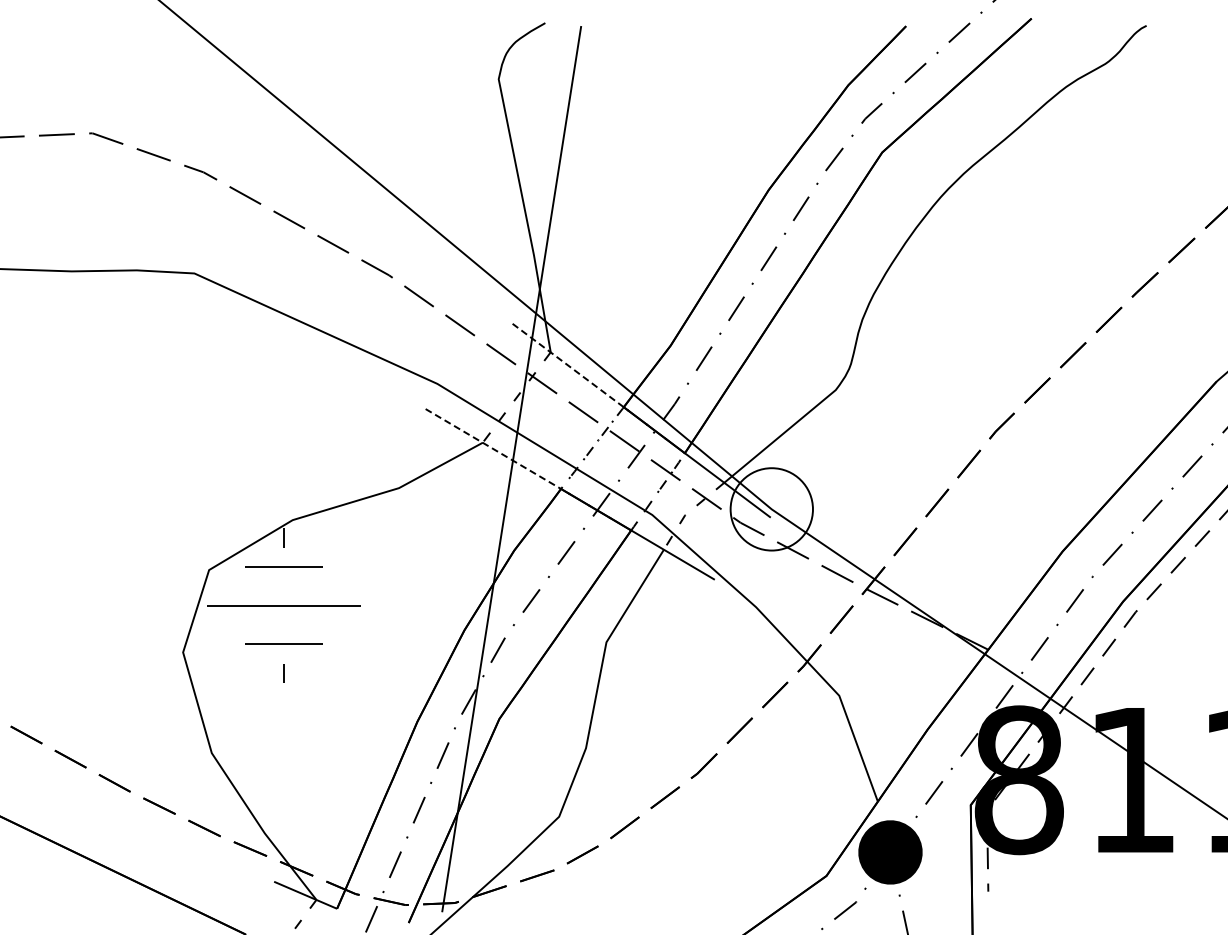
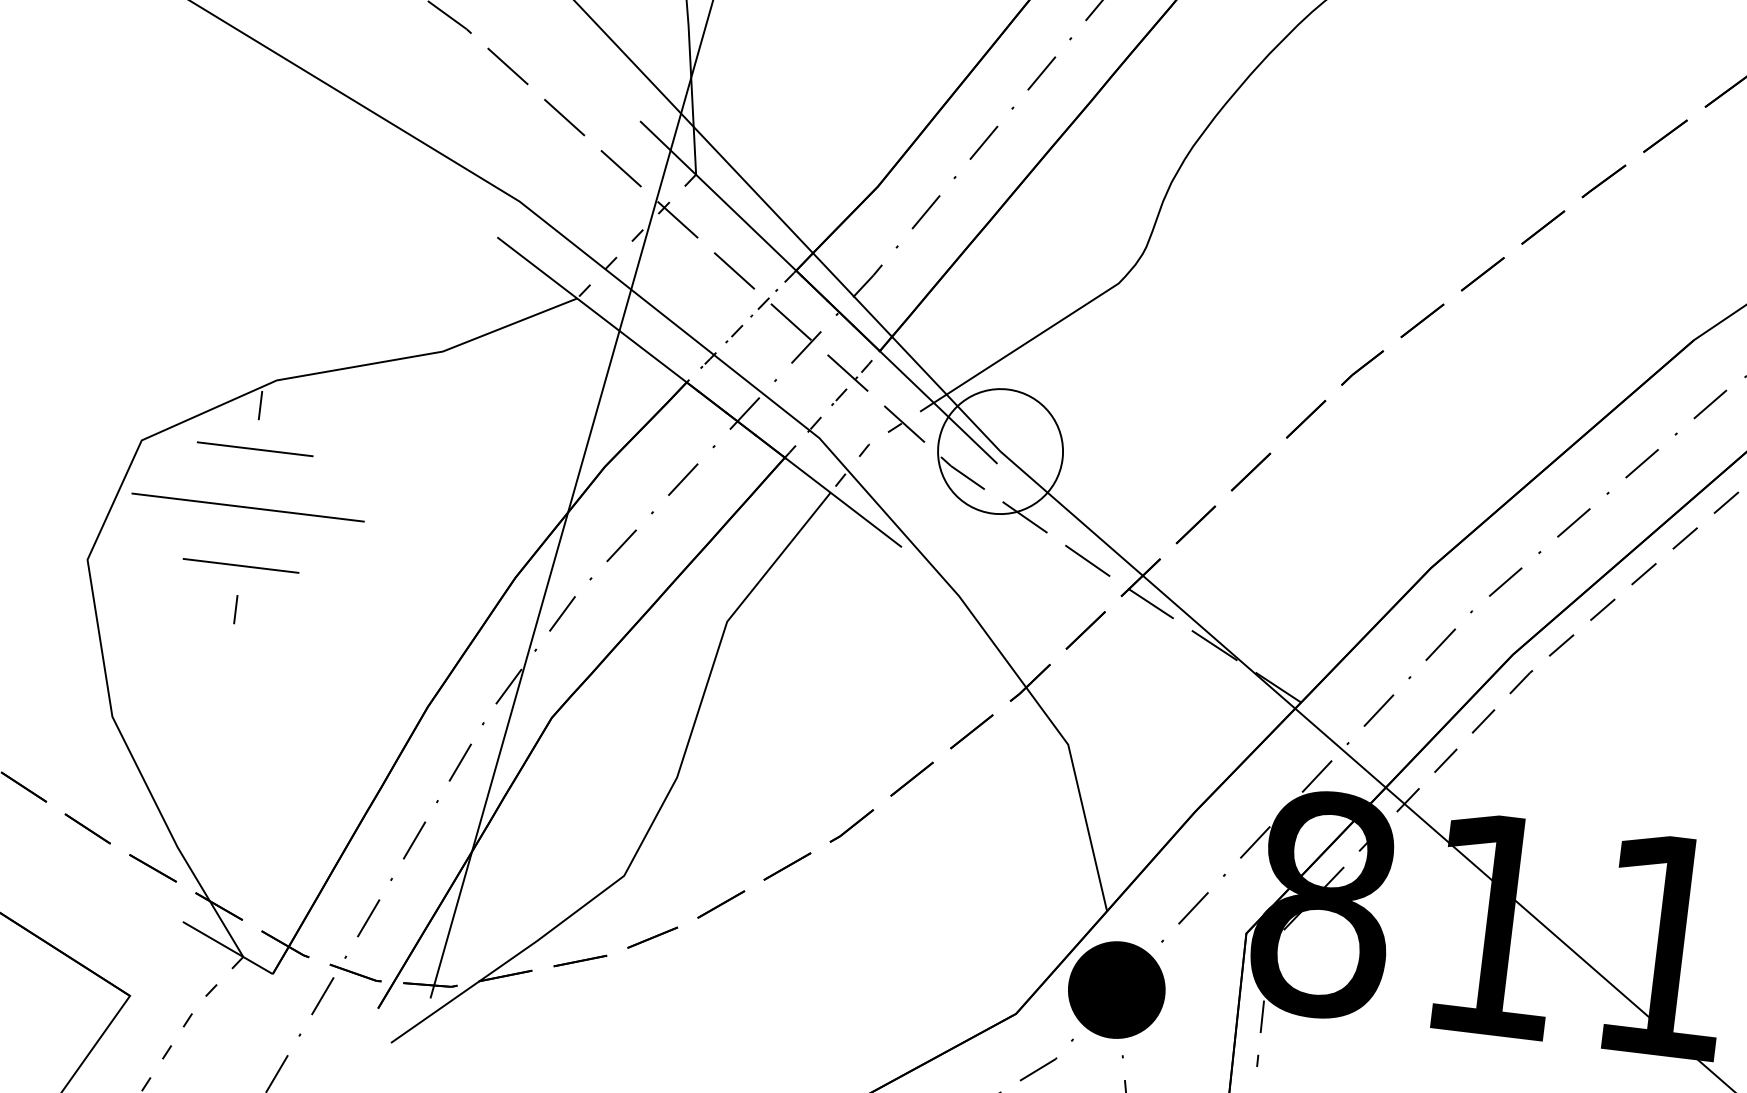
line: (566, 364) -> (717, 195), dashed -> solid
line: (493, 449) -> (592, 310), dashed -> solid

